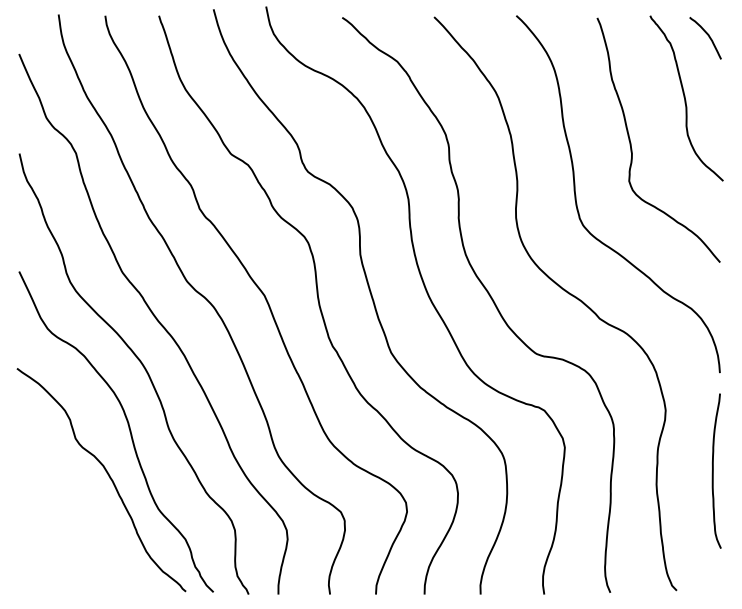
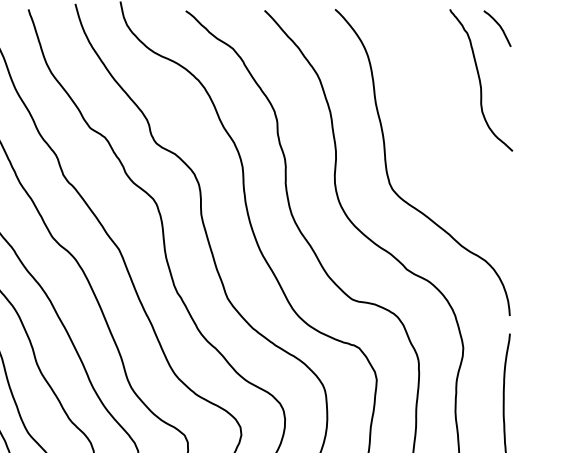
curve: (631, 142) -> (433, 118), removed

